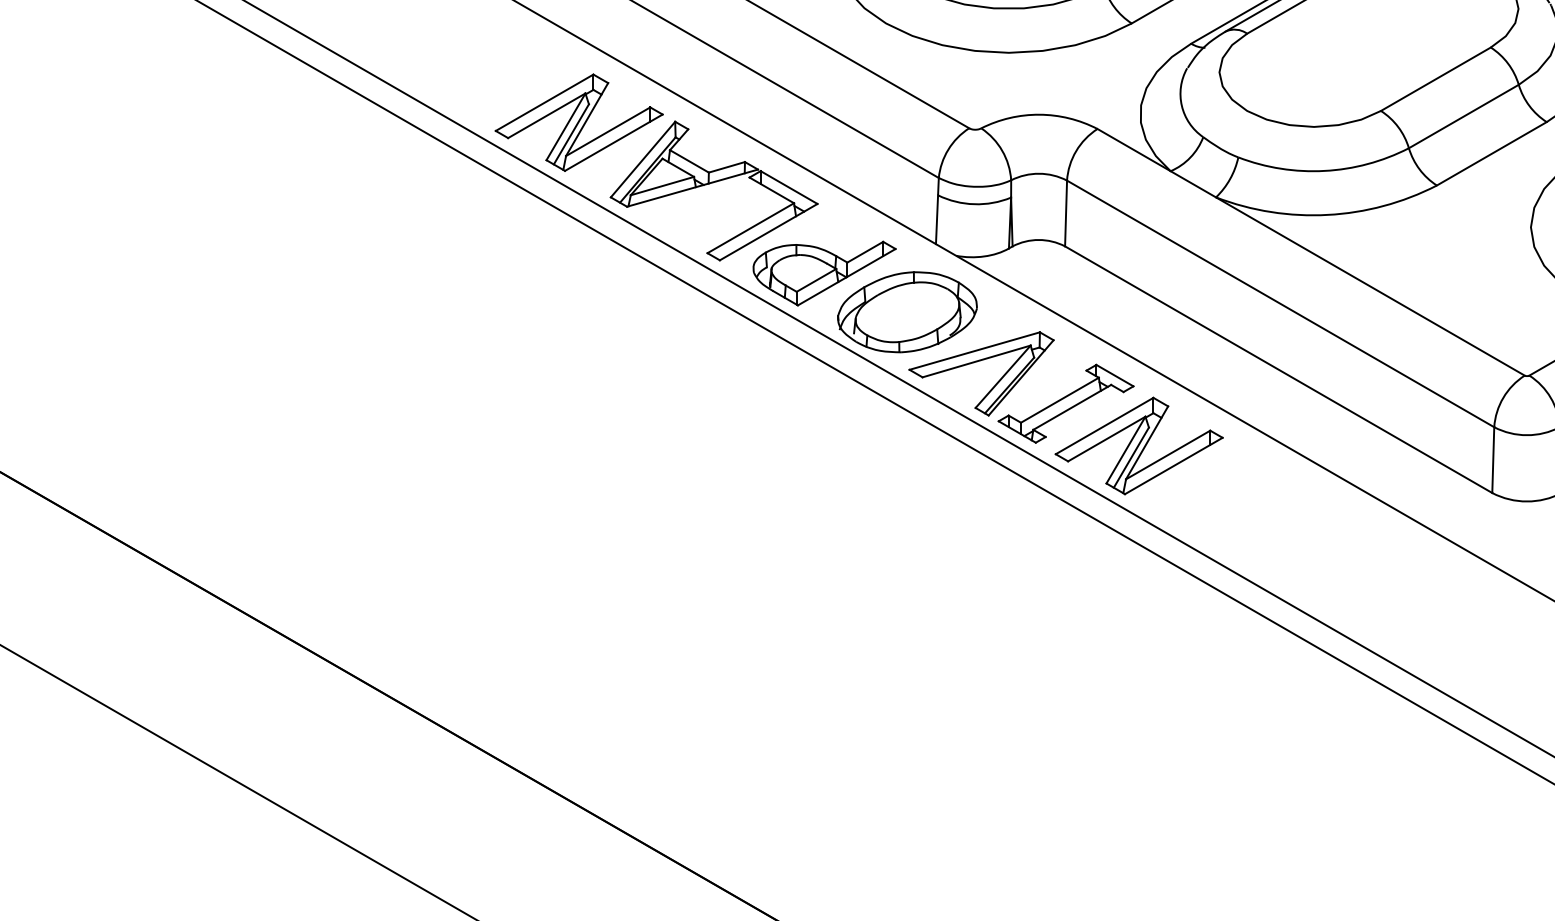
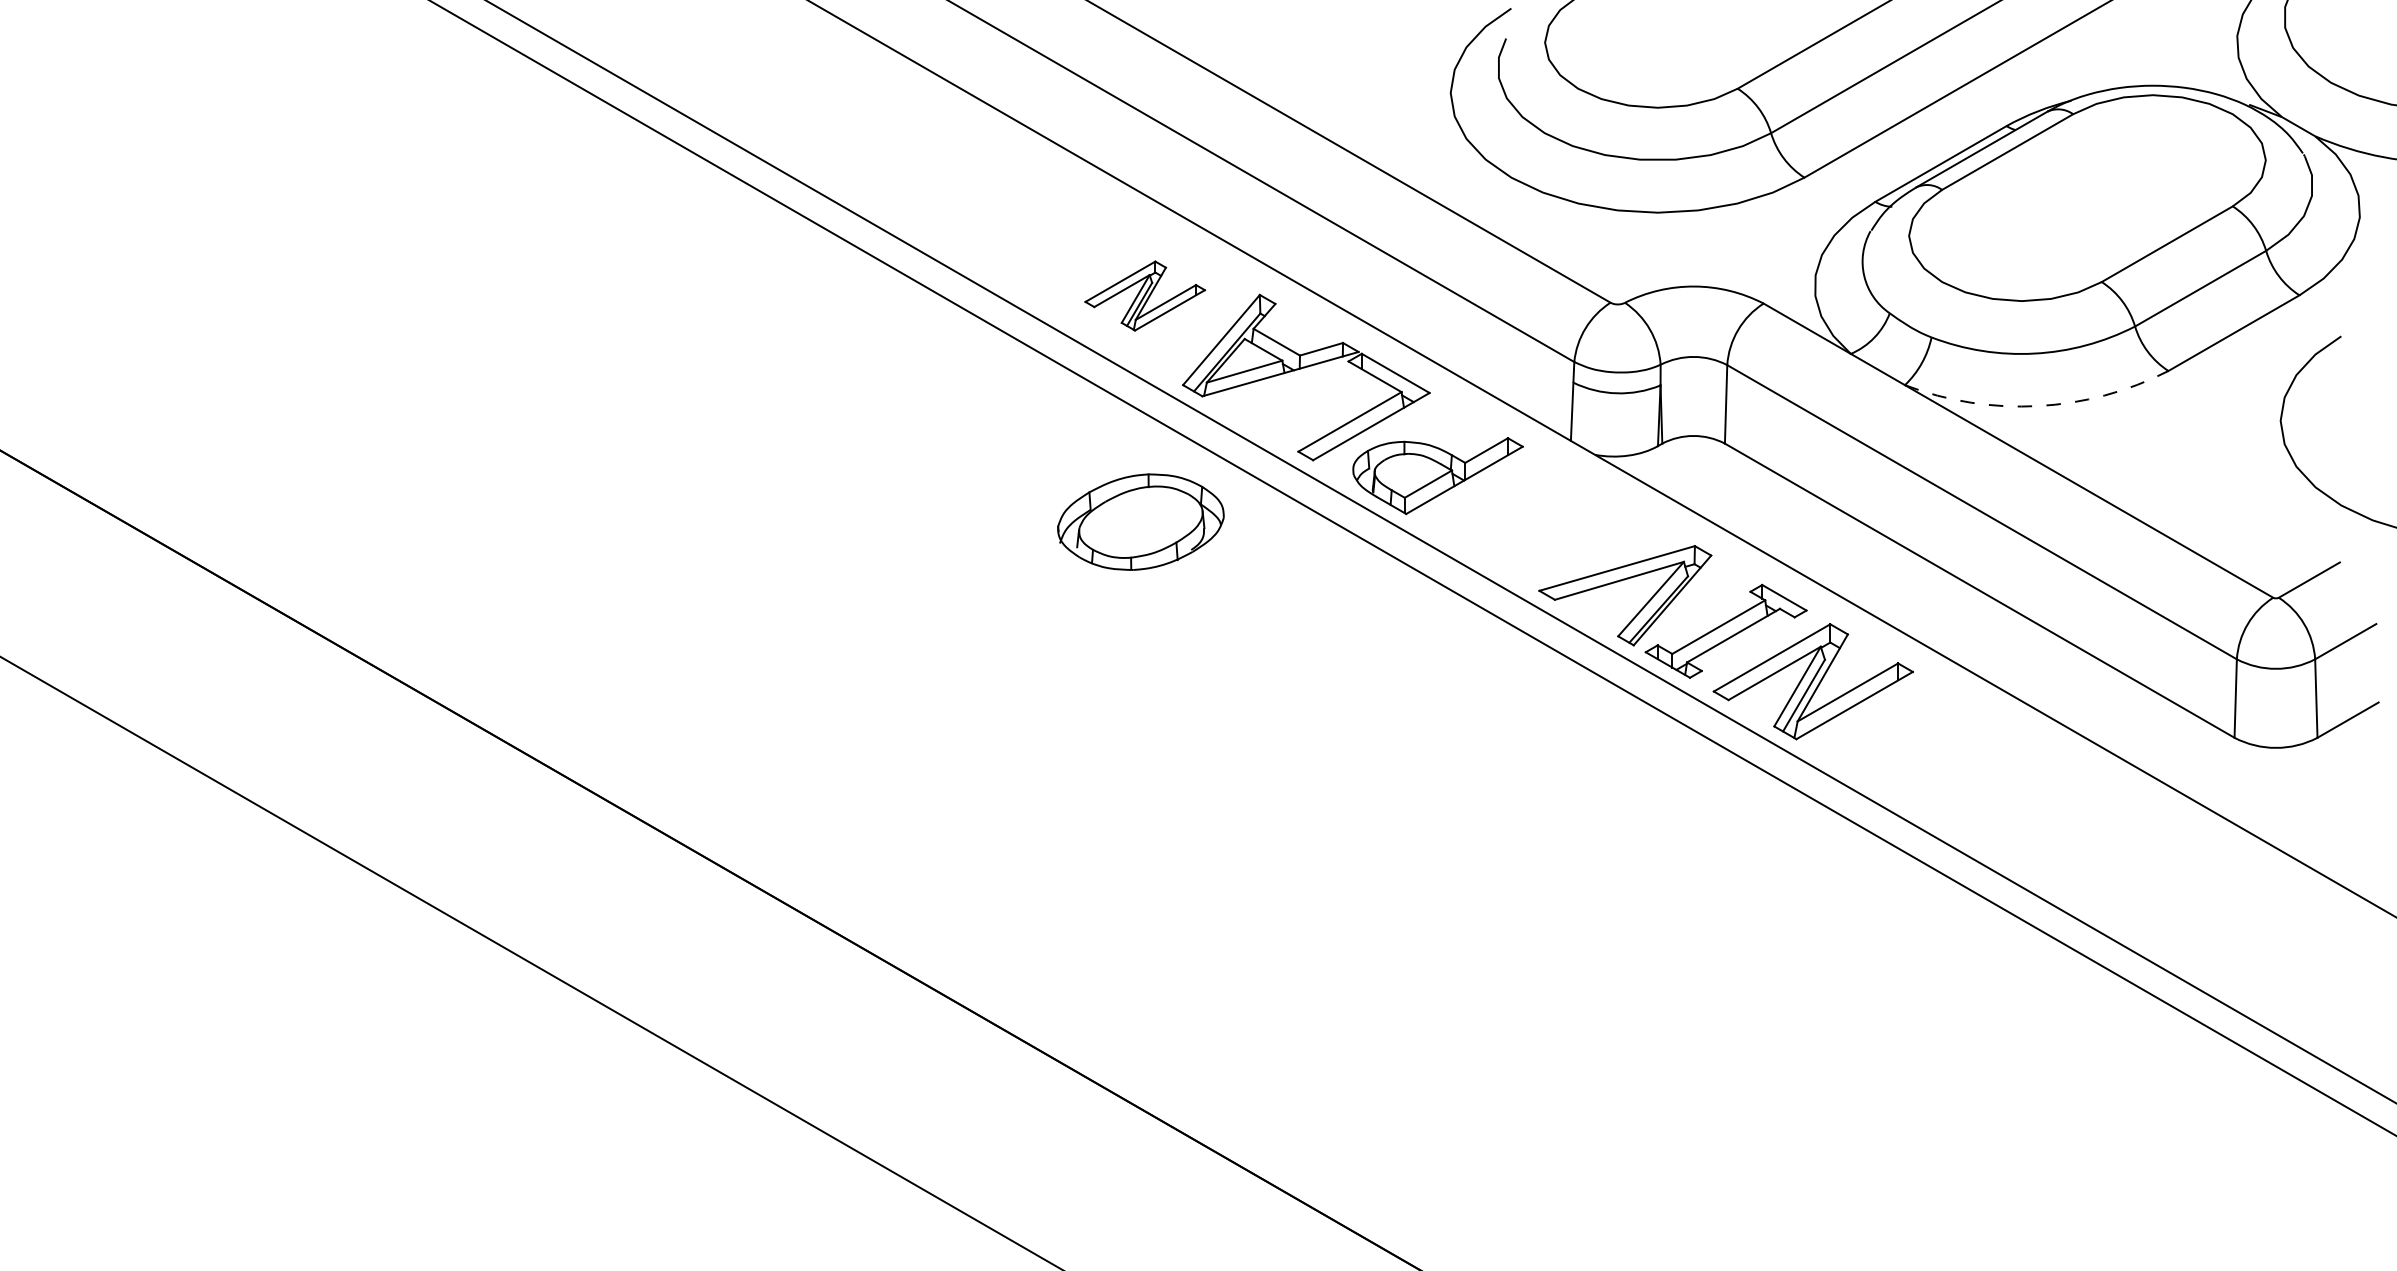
part: (578, 122) -> (1144, 295), size x0.6
arc: (1327, 215) -> (2038, 406), solid -> dashed
part: (907, 311) -> (1140, 521), moved

